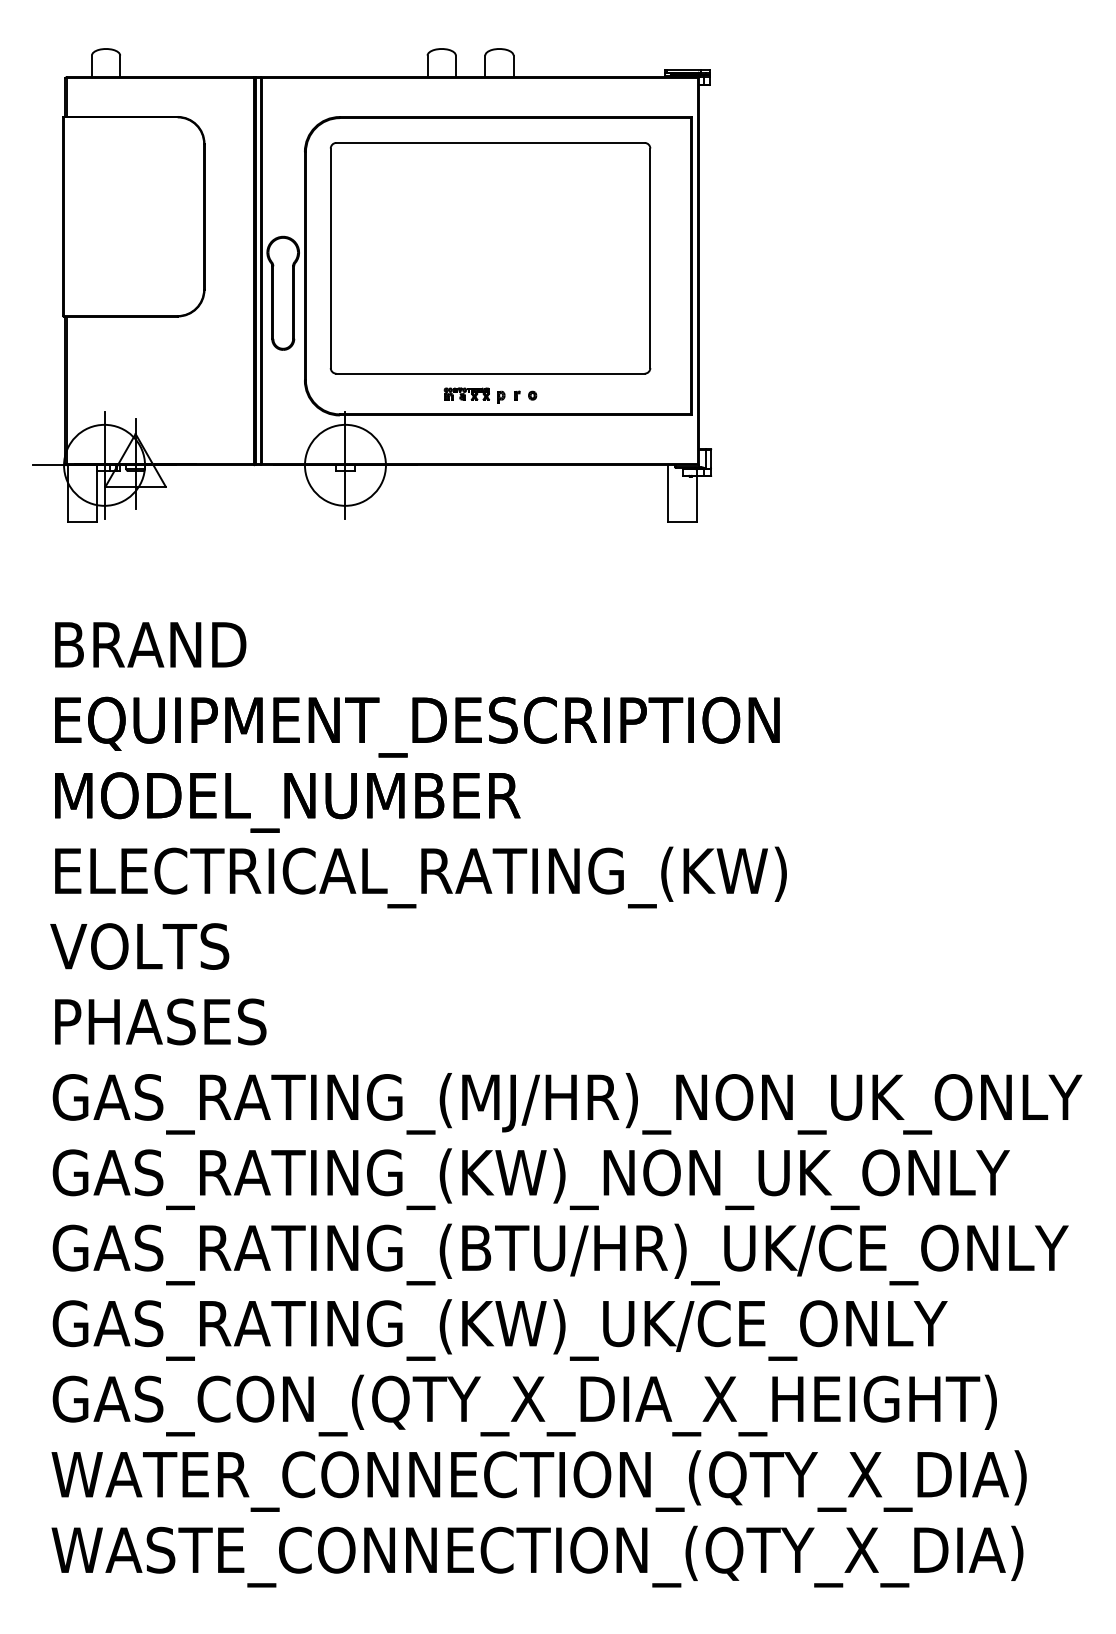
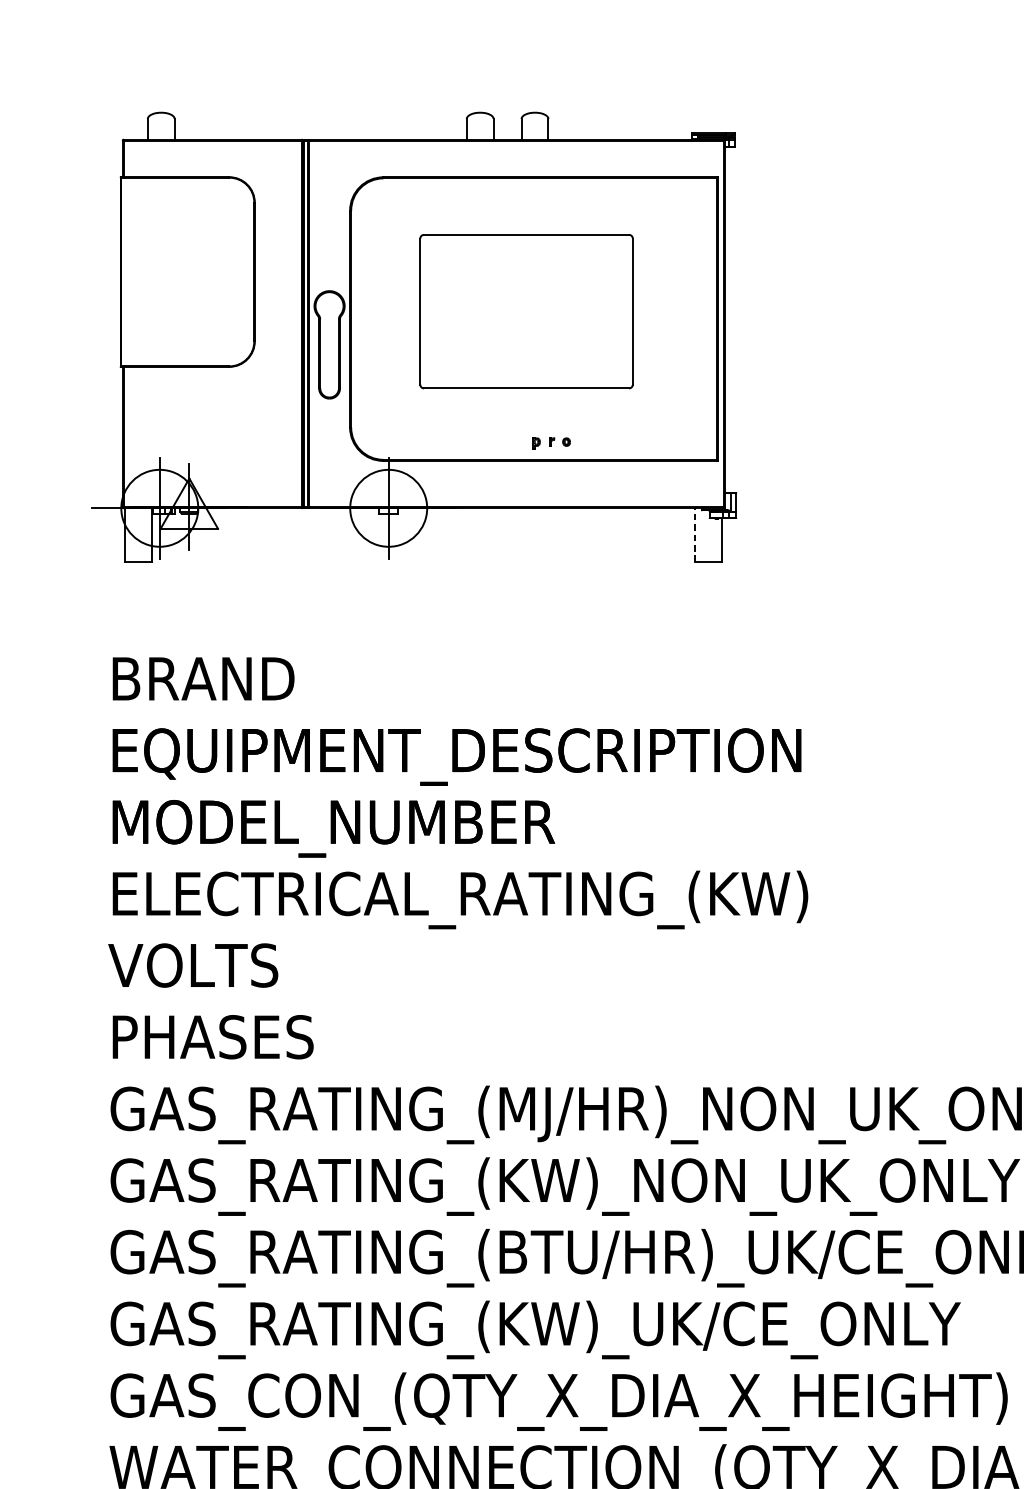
part: (490, 258) -> (526, 311), size x0.7
part: (466, 393) -> (503, 440), removed
line: (667, 493) -> (694, 535), solid -> dashed

